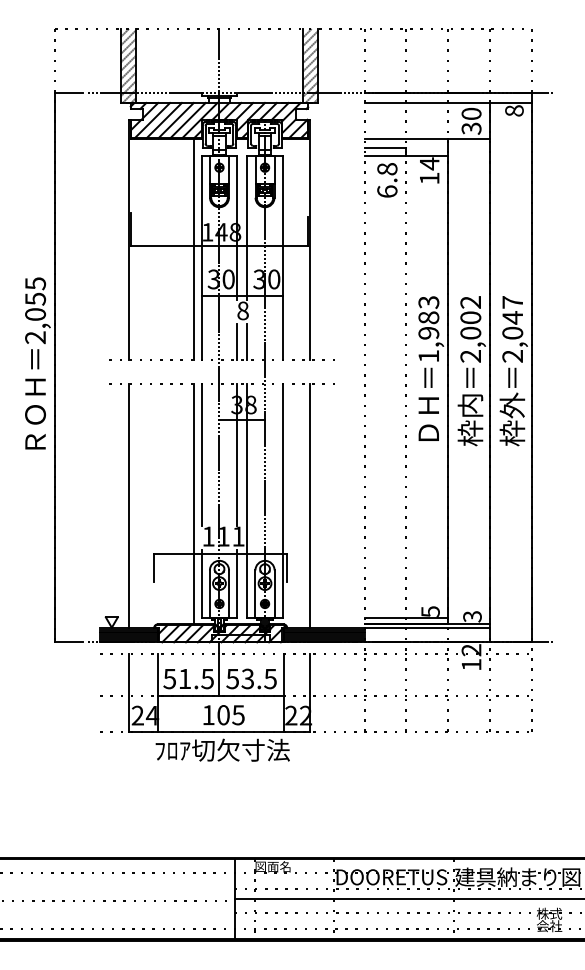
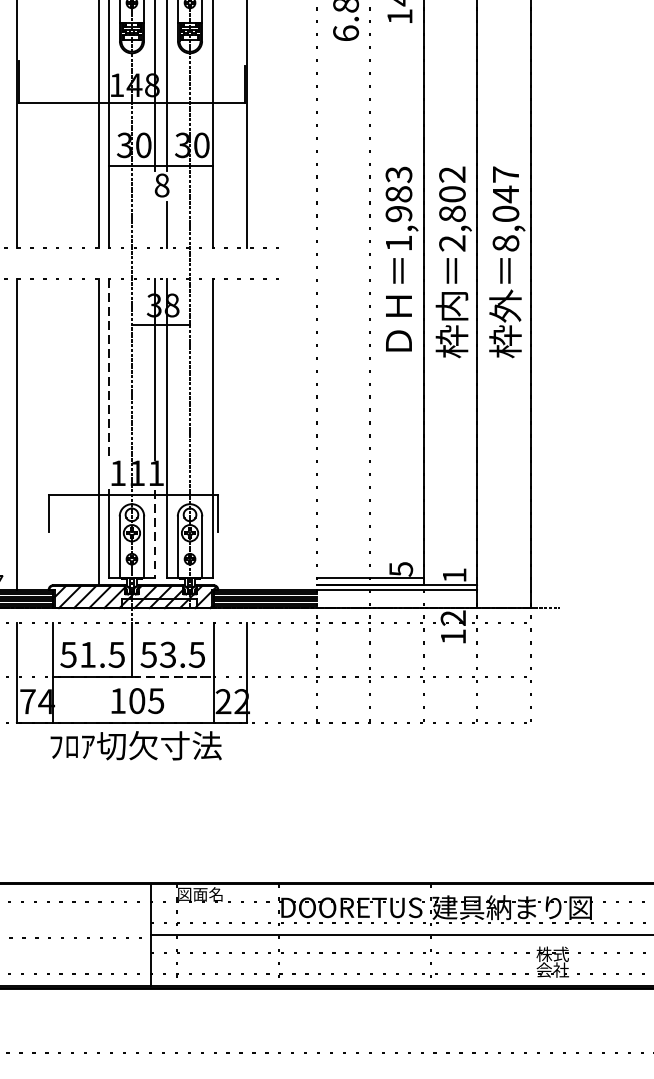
text: (470, 332) -> (452, 213), 2,002 -> 2,802
line: (237, 341) -> (154, 224), removed
text: (512, 356) -> (505, 243), 2,047 -> 8,047
line: (201, 455) -> (109, 369), solid -> dashed
line: (309, 505) -> (246, 433), removed
line: (237, 584) -> (154, 534), solid -> dashed
text: (472, 616) -> (454, 575), 3 -> 1
line: (252, 696) -> (174, 677), solid -> dashed
text: (137, 715) -> (27, 701), 24 -> 74

